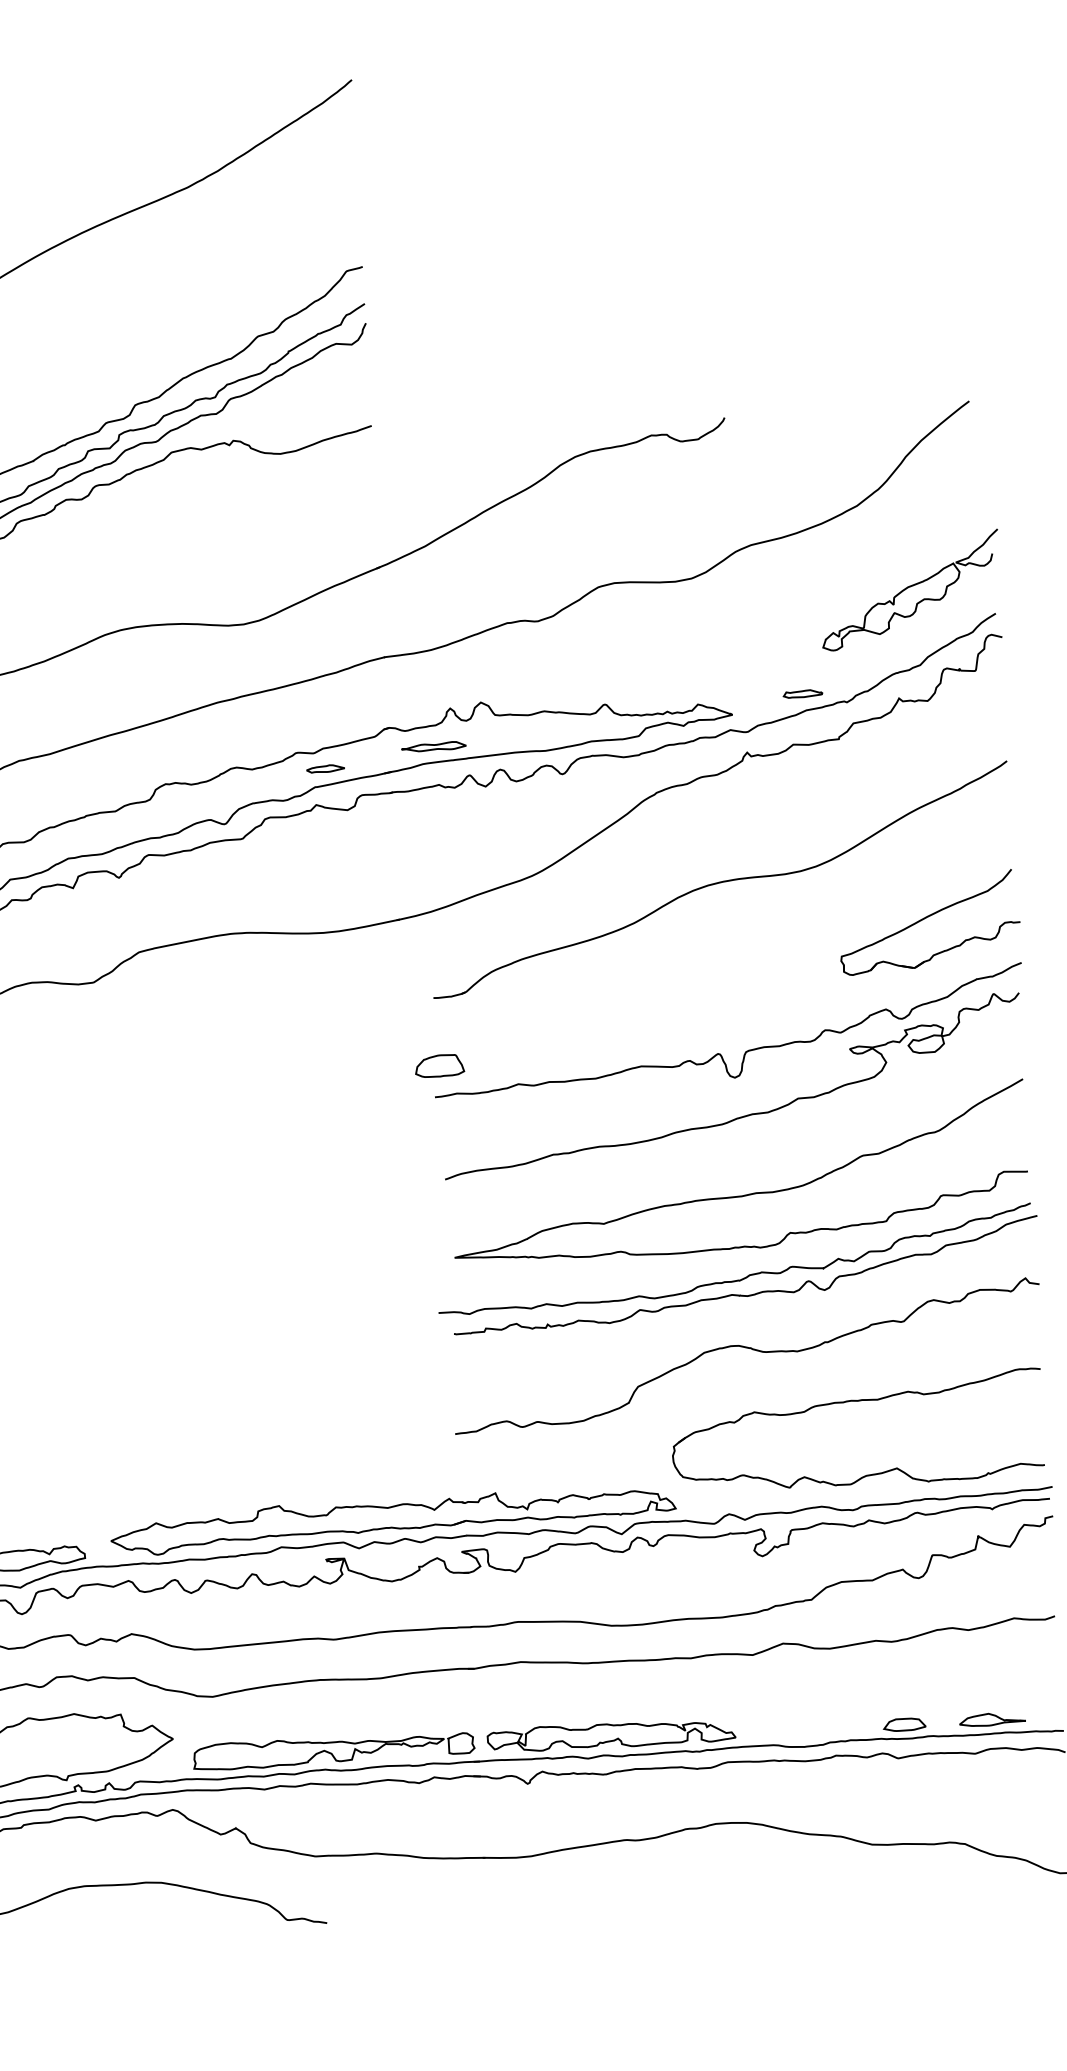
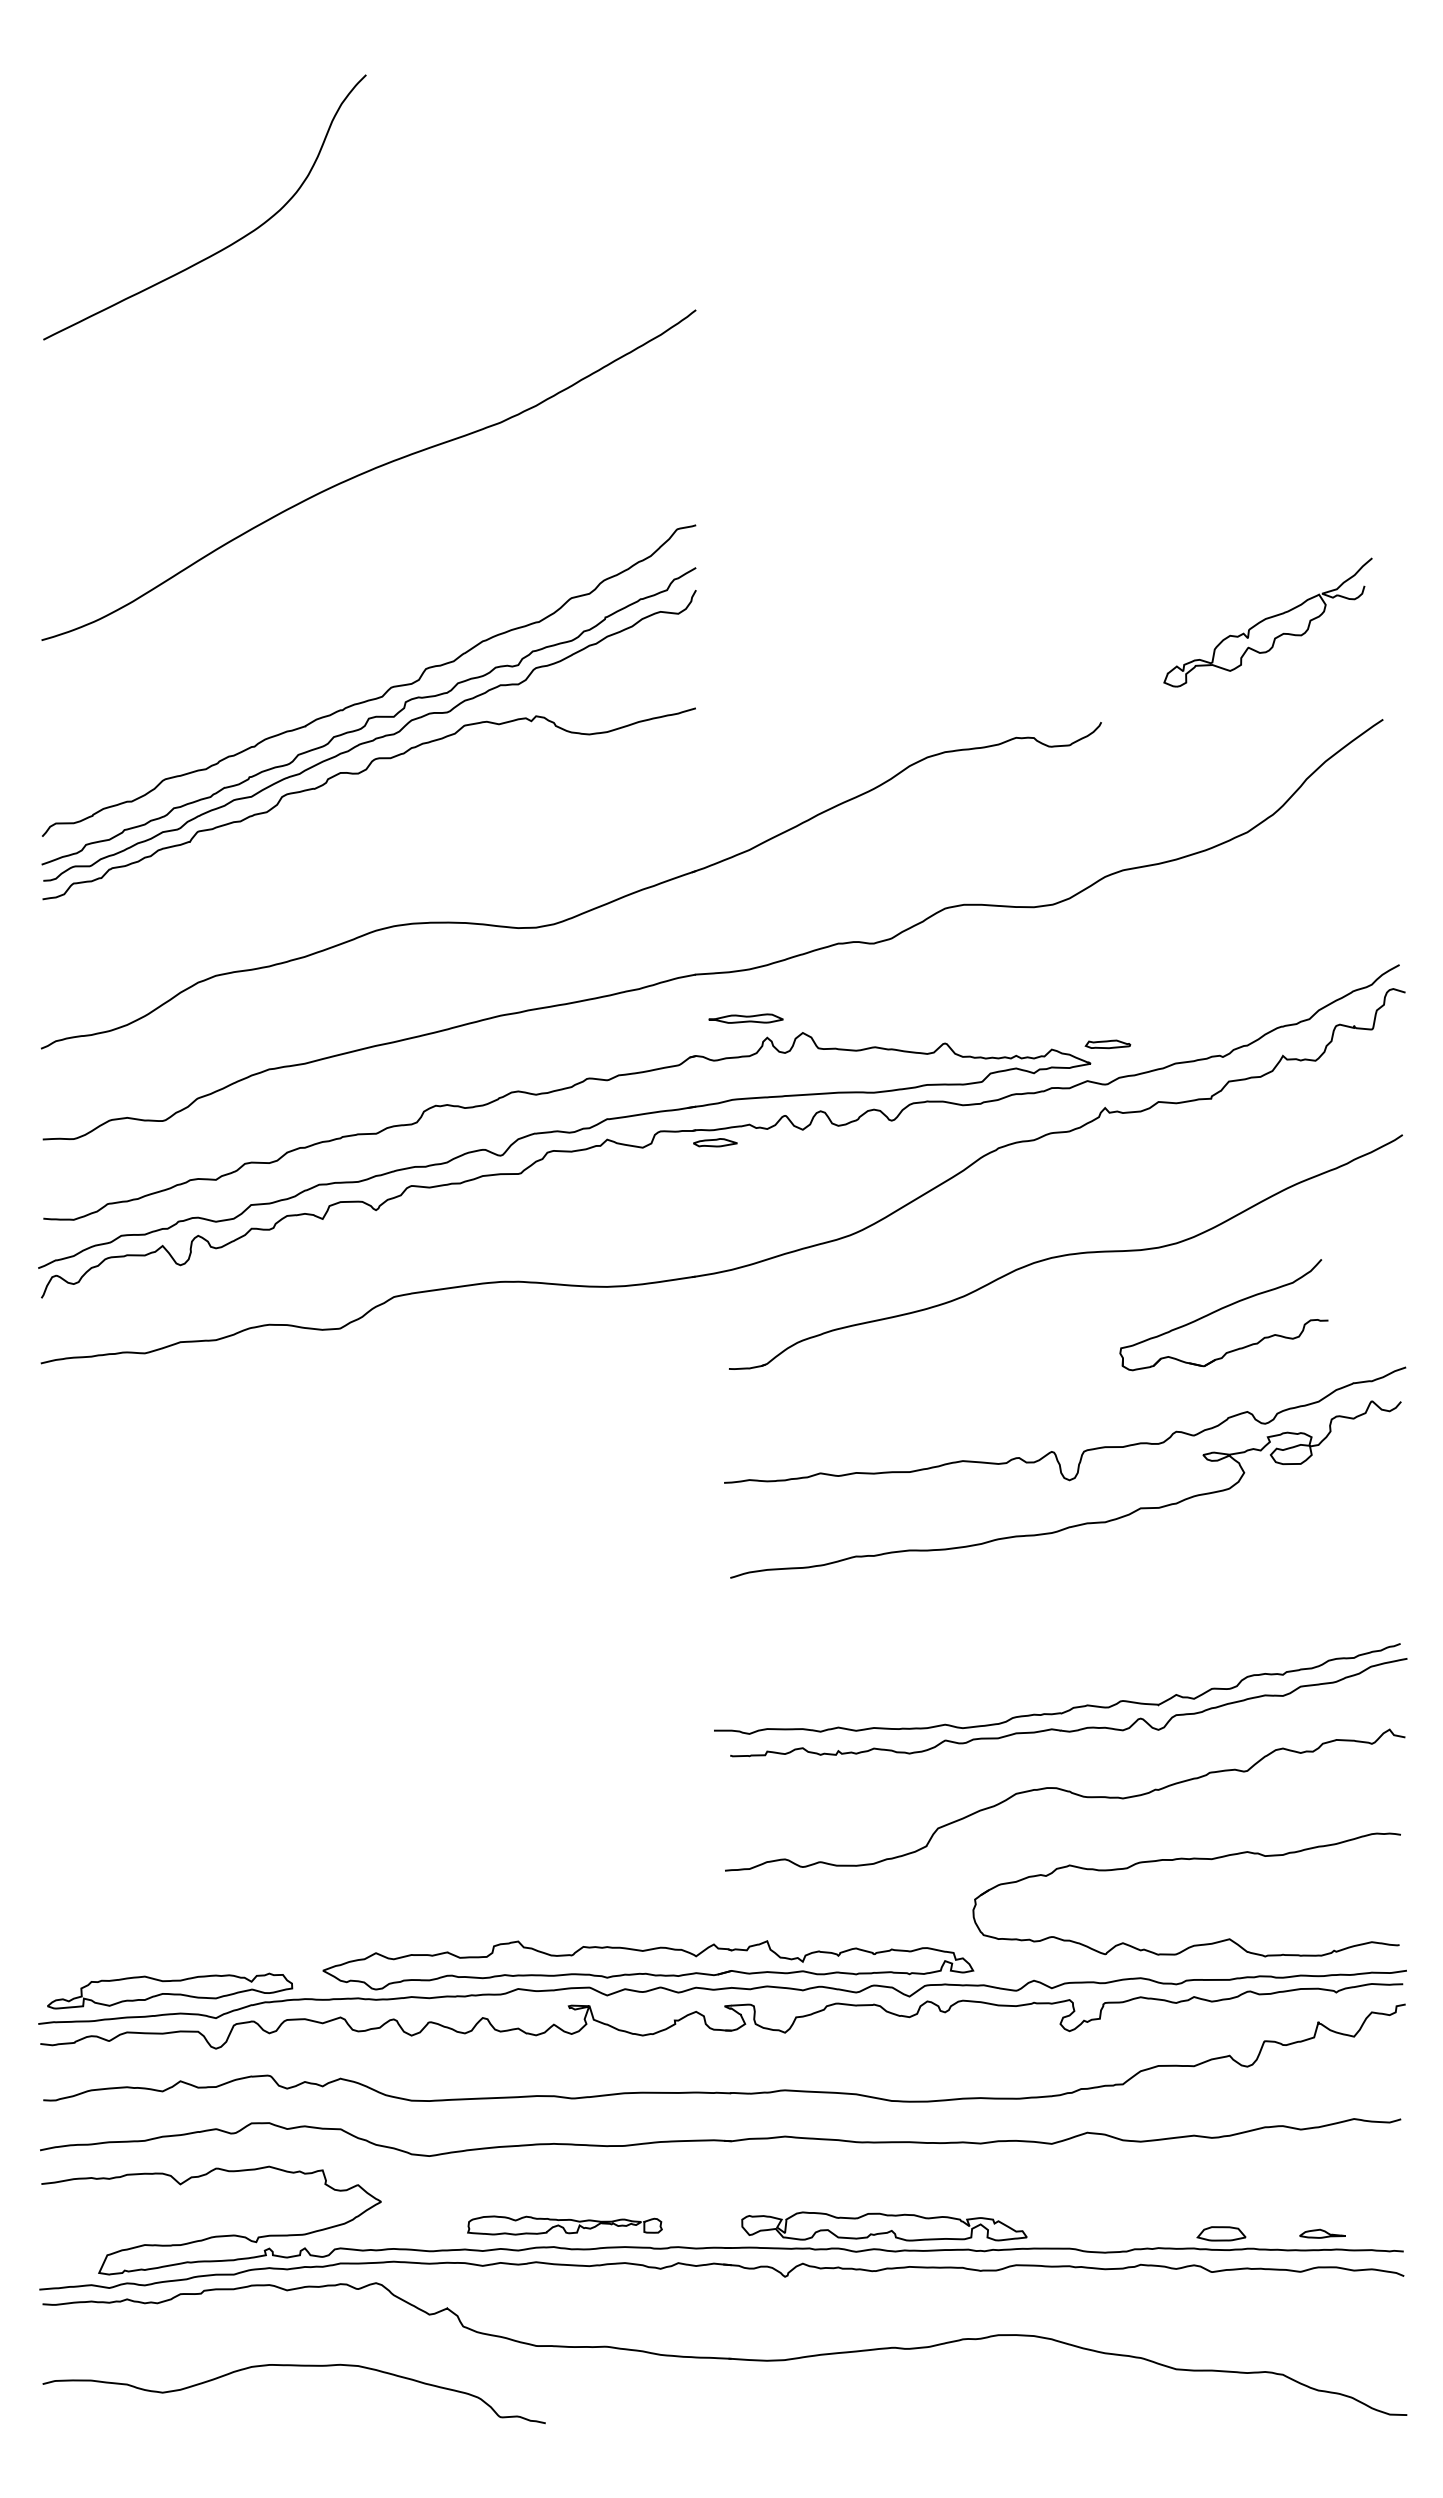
part: (909, 590) -> (1267, 622), moved
part: (802, 694) -> (1107, 1044), moved
part: (433, 746) -> (745, 1018), moved
part: (325, 768) -> (715, 1142), moved
part: (929, 922) -> (1223, 1315), moved
part: (439, 1066) -> (731, 1447), removed
curve: (742, 1195) -> (1070, 1615), removed
part: (992, 1719) -> (1322, 2233), size x0.6
part: (333, 1750) -> (564, 2225), size x0.6

